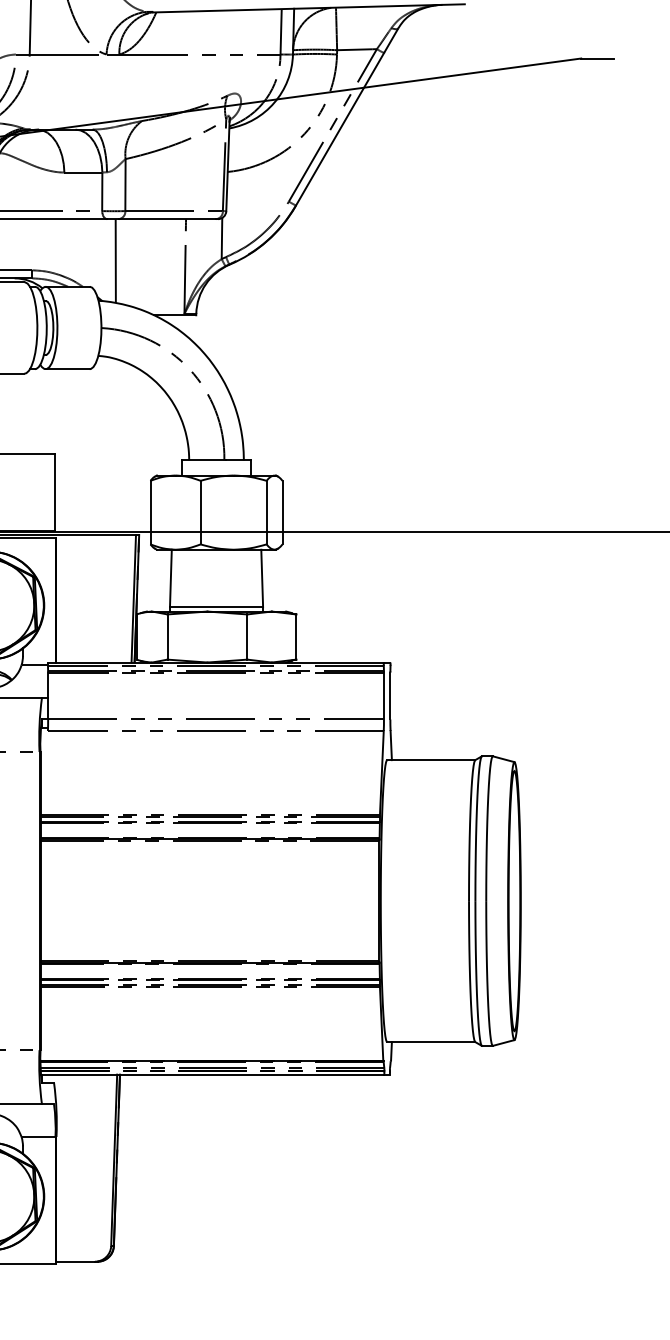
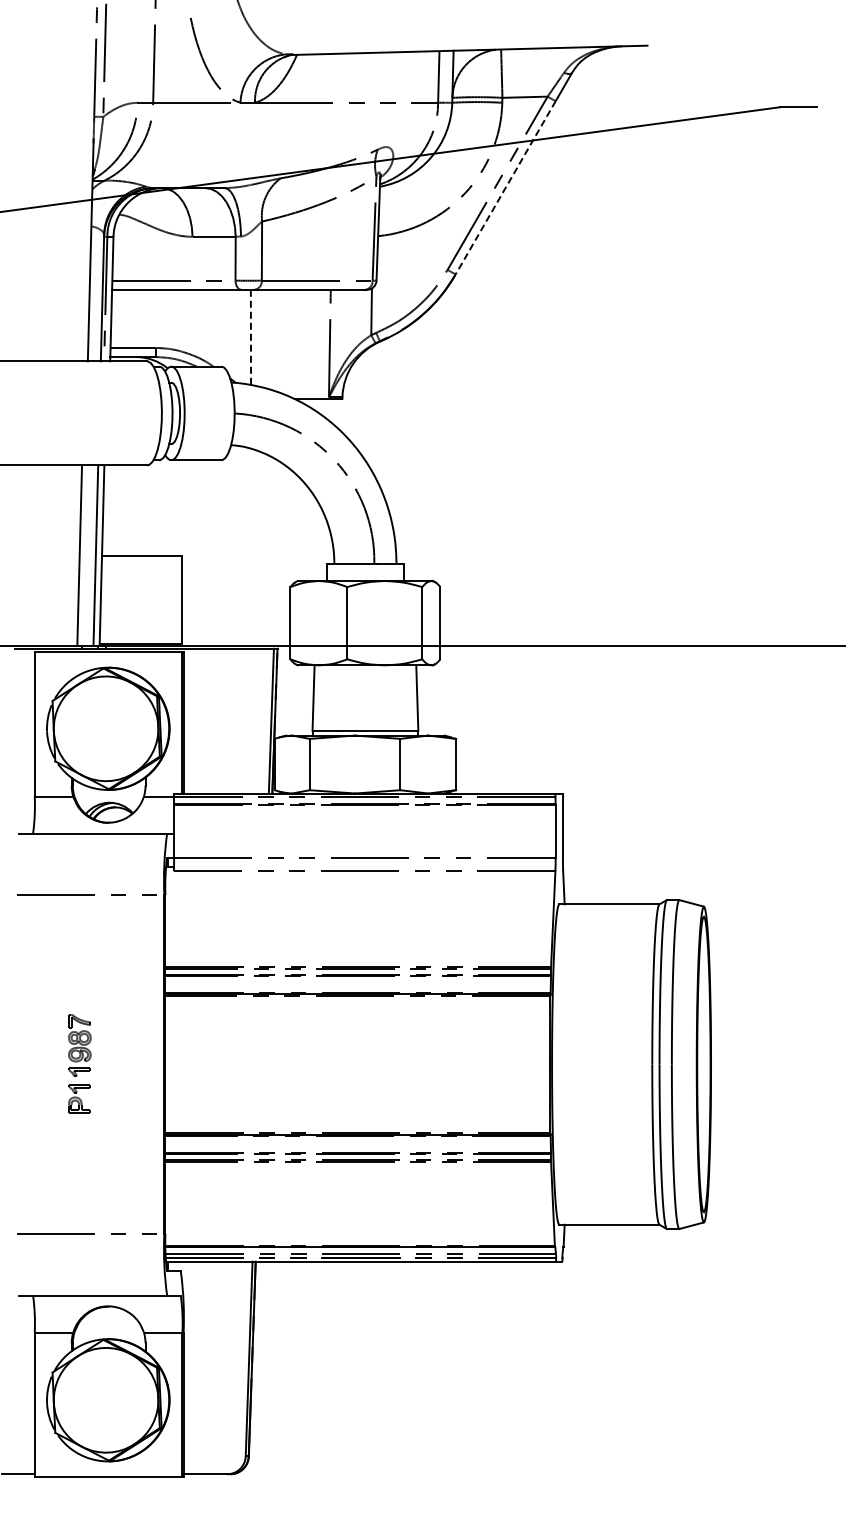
line: (339, 130) -> (505, 188), solid -> dashed
line: (115, 262) -> (250, 338), solid -> dashed

